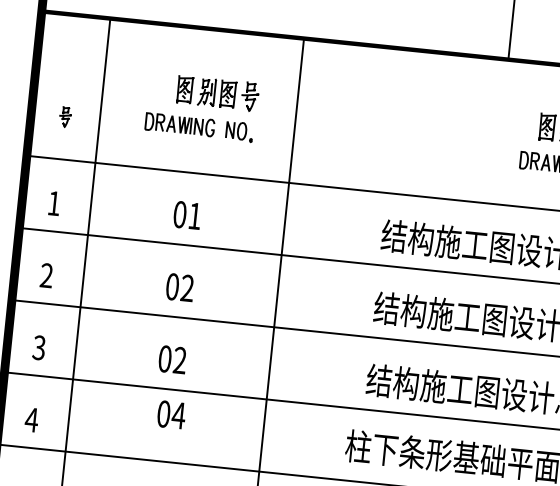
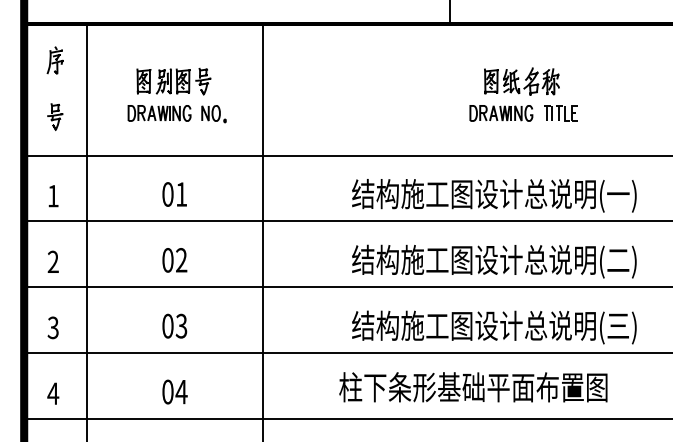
part: (70, 54) -> (54, 60), added
part: (217, 93) -> (173, 81), moved
part: (65, 116) -> (55, 116), size x1.43
text: (179, 360) -> (181, 326), 02 -> 03
text: (171, 414) -> (174, 391), moved

